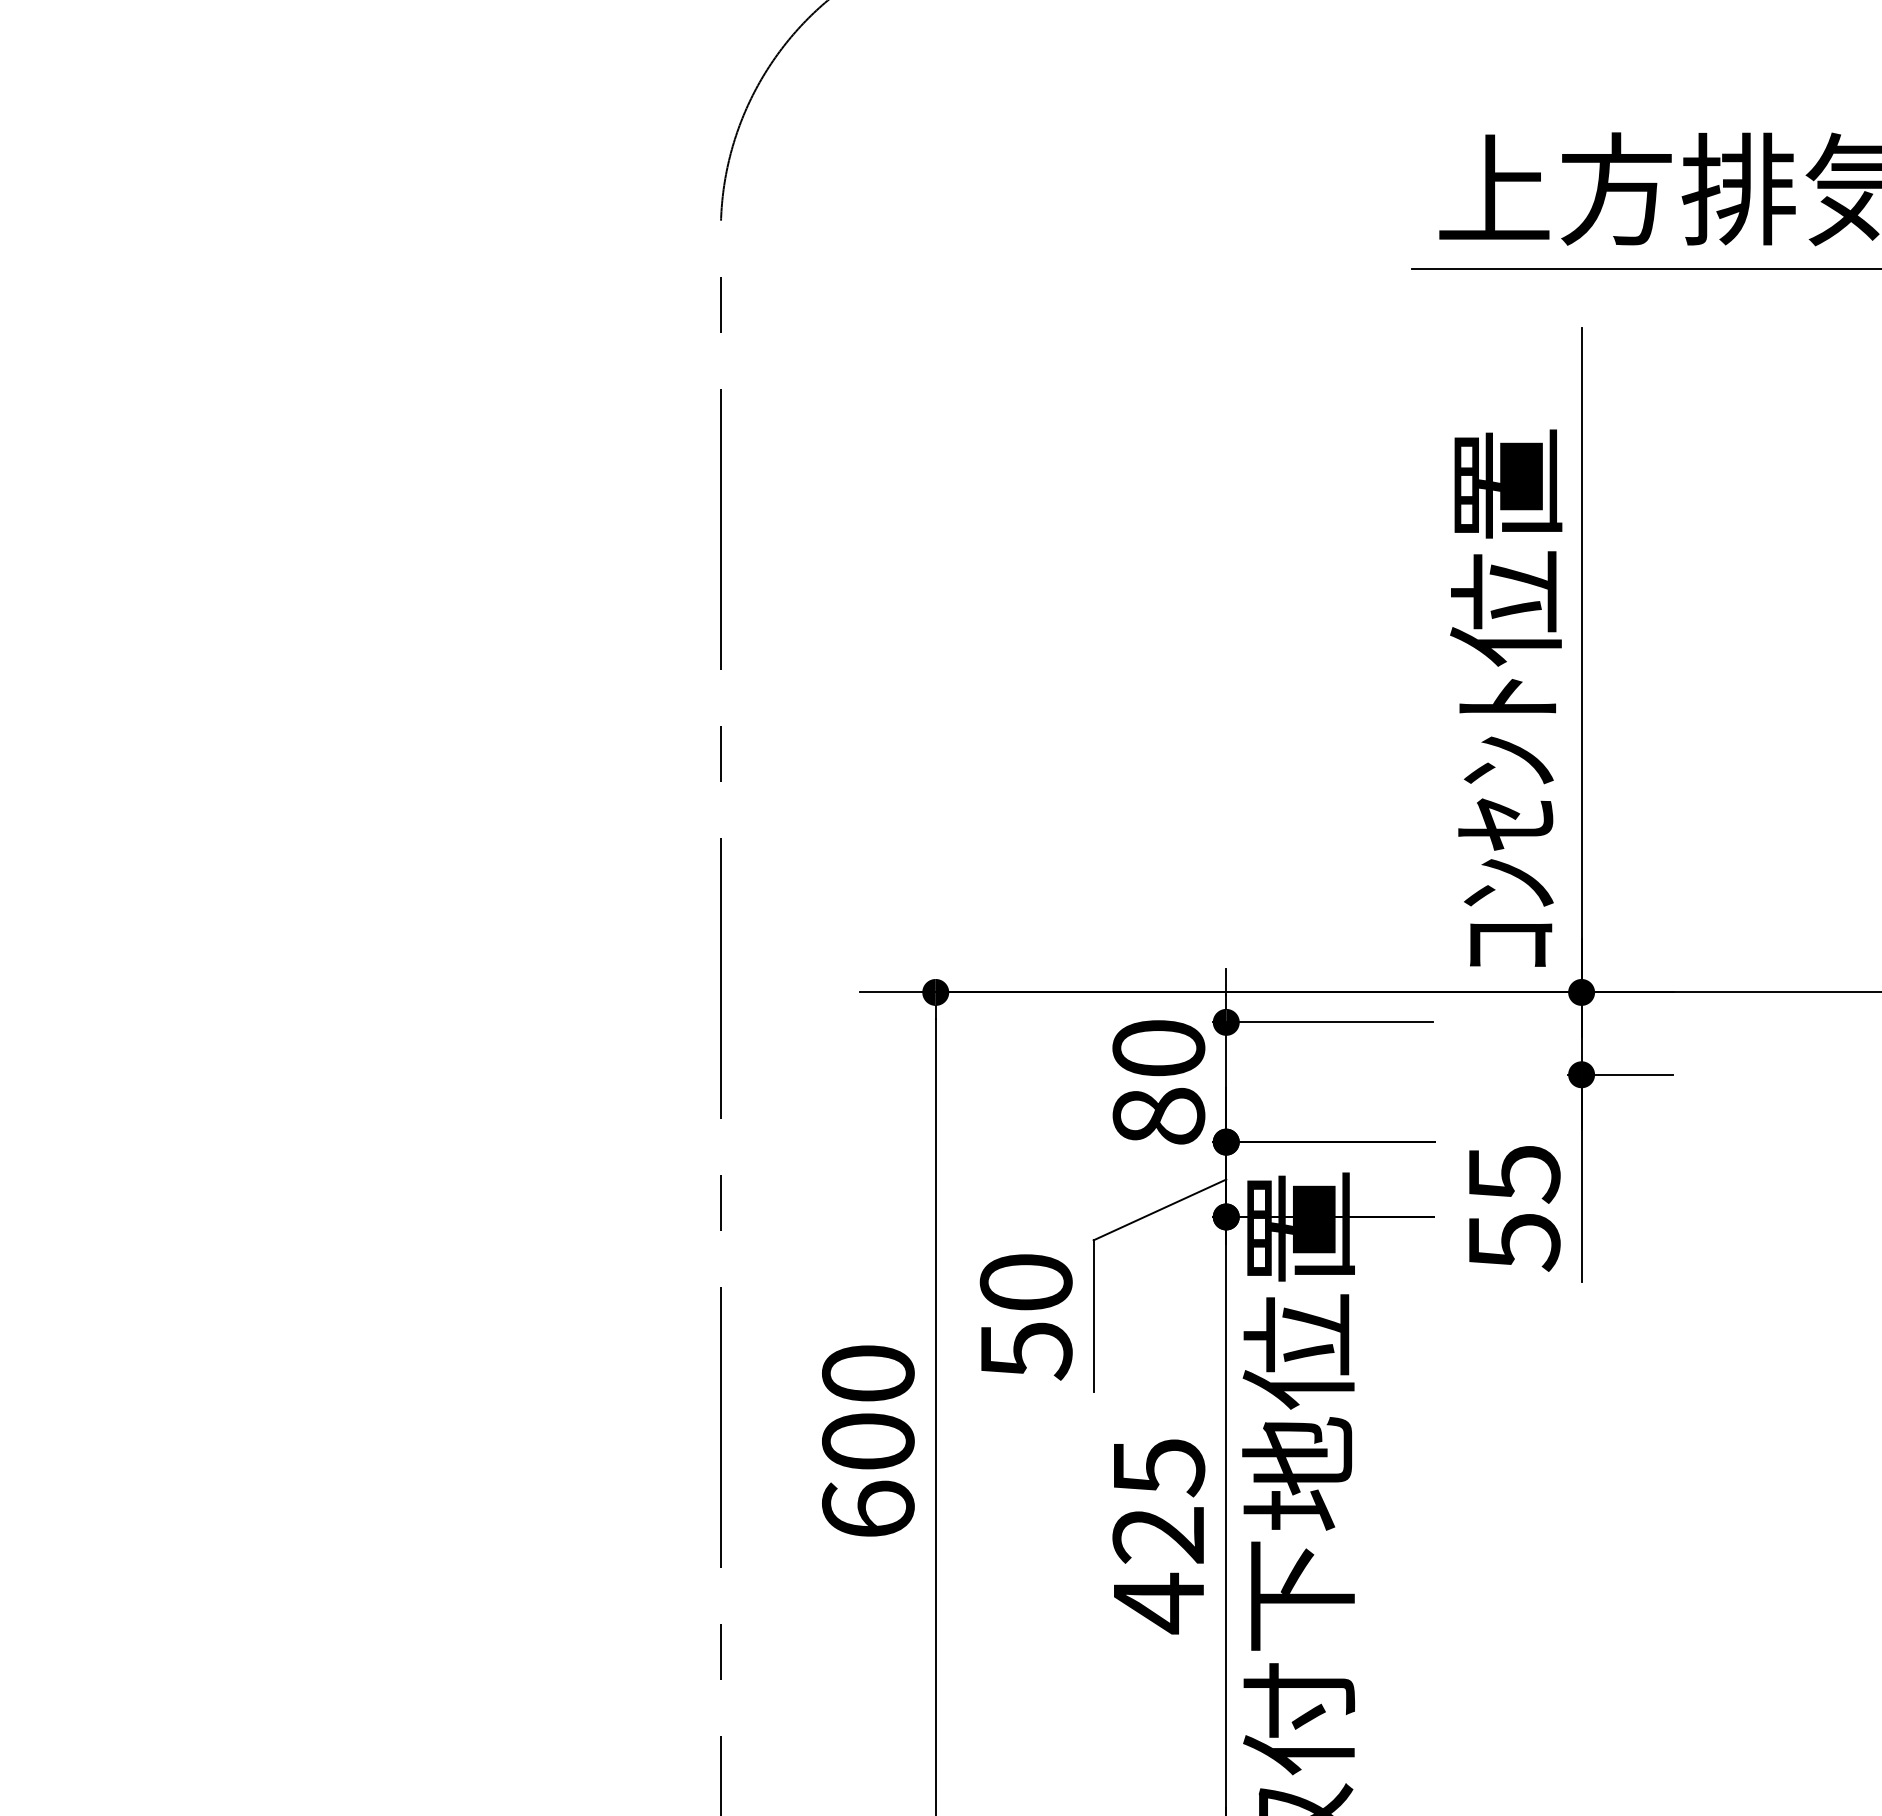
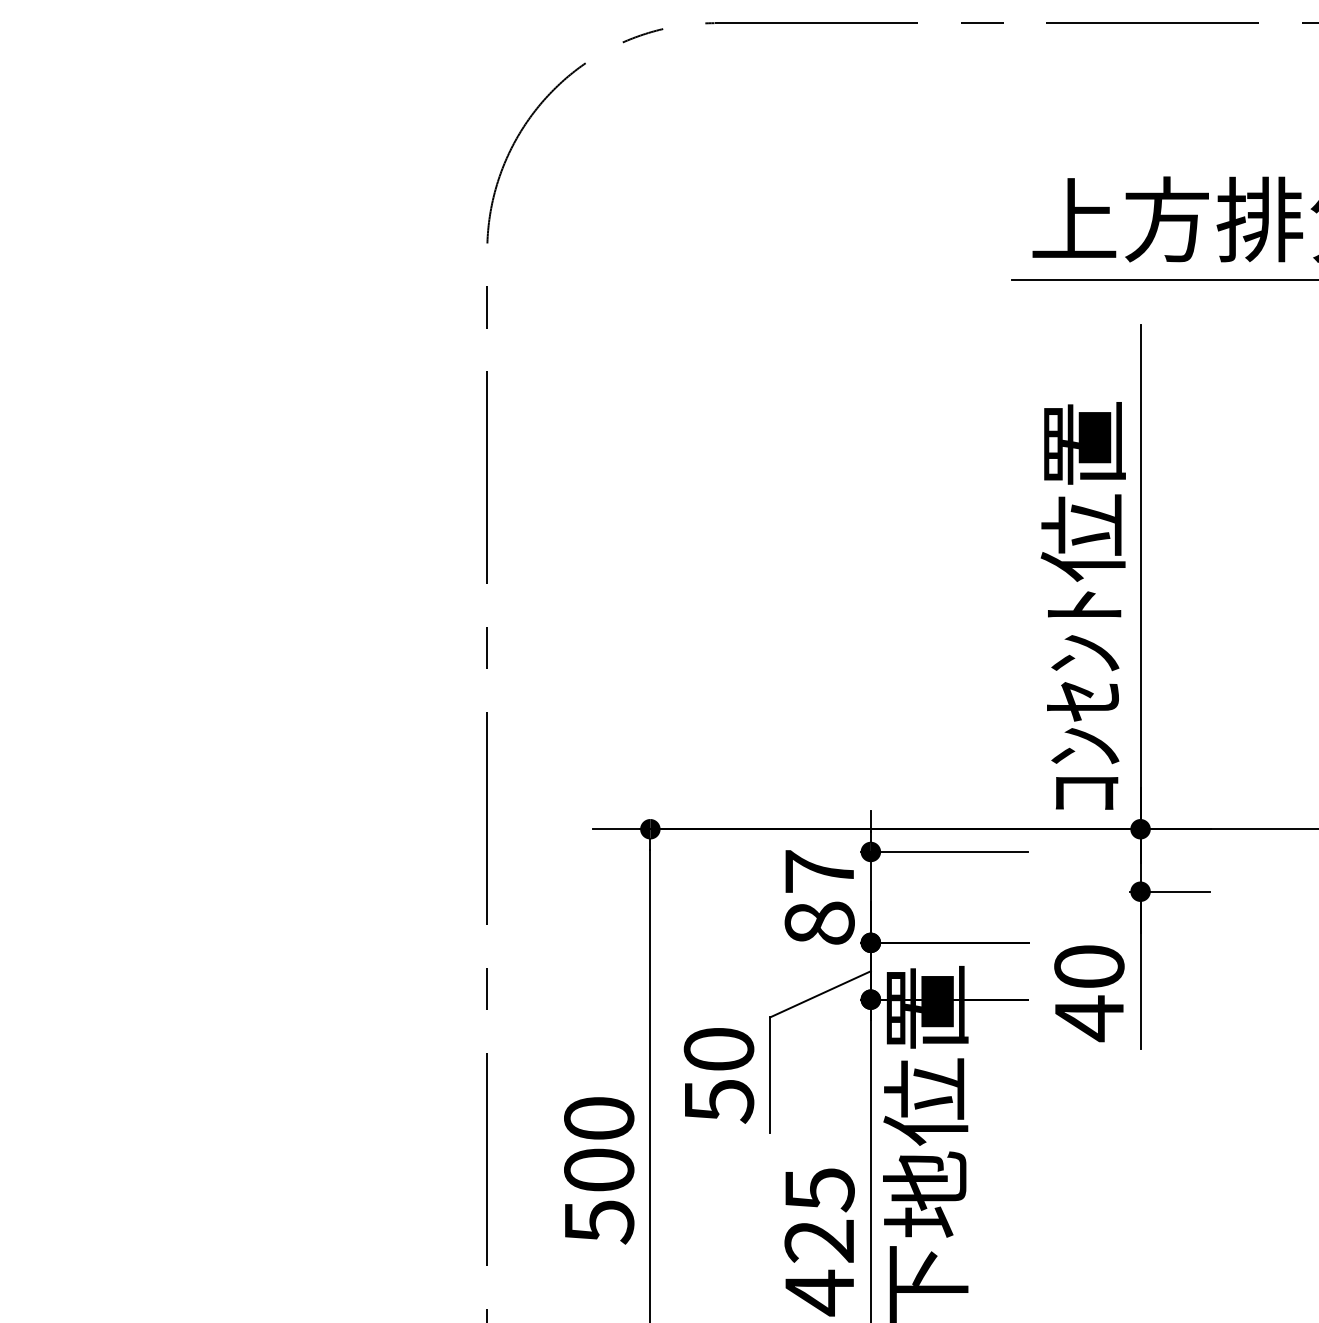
text: (1158, 1048) -> (819, 871), 80 -> 87
text: (1513, 1208) -> (1088, 993), 55 -> 40
text: (868, 1509) -> (599, 1221), 600 -> 500

